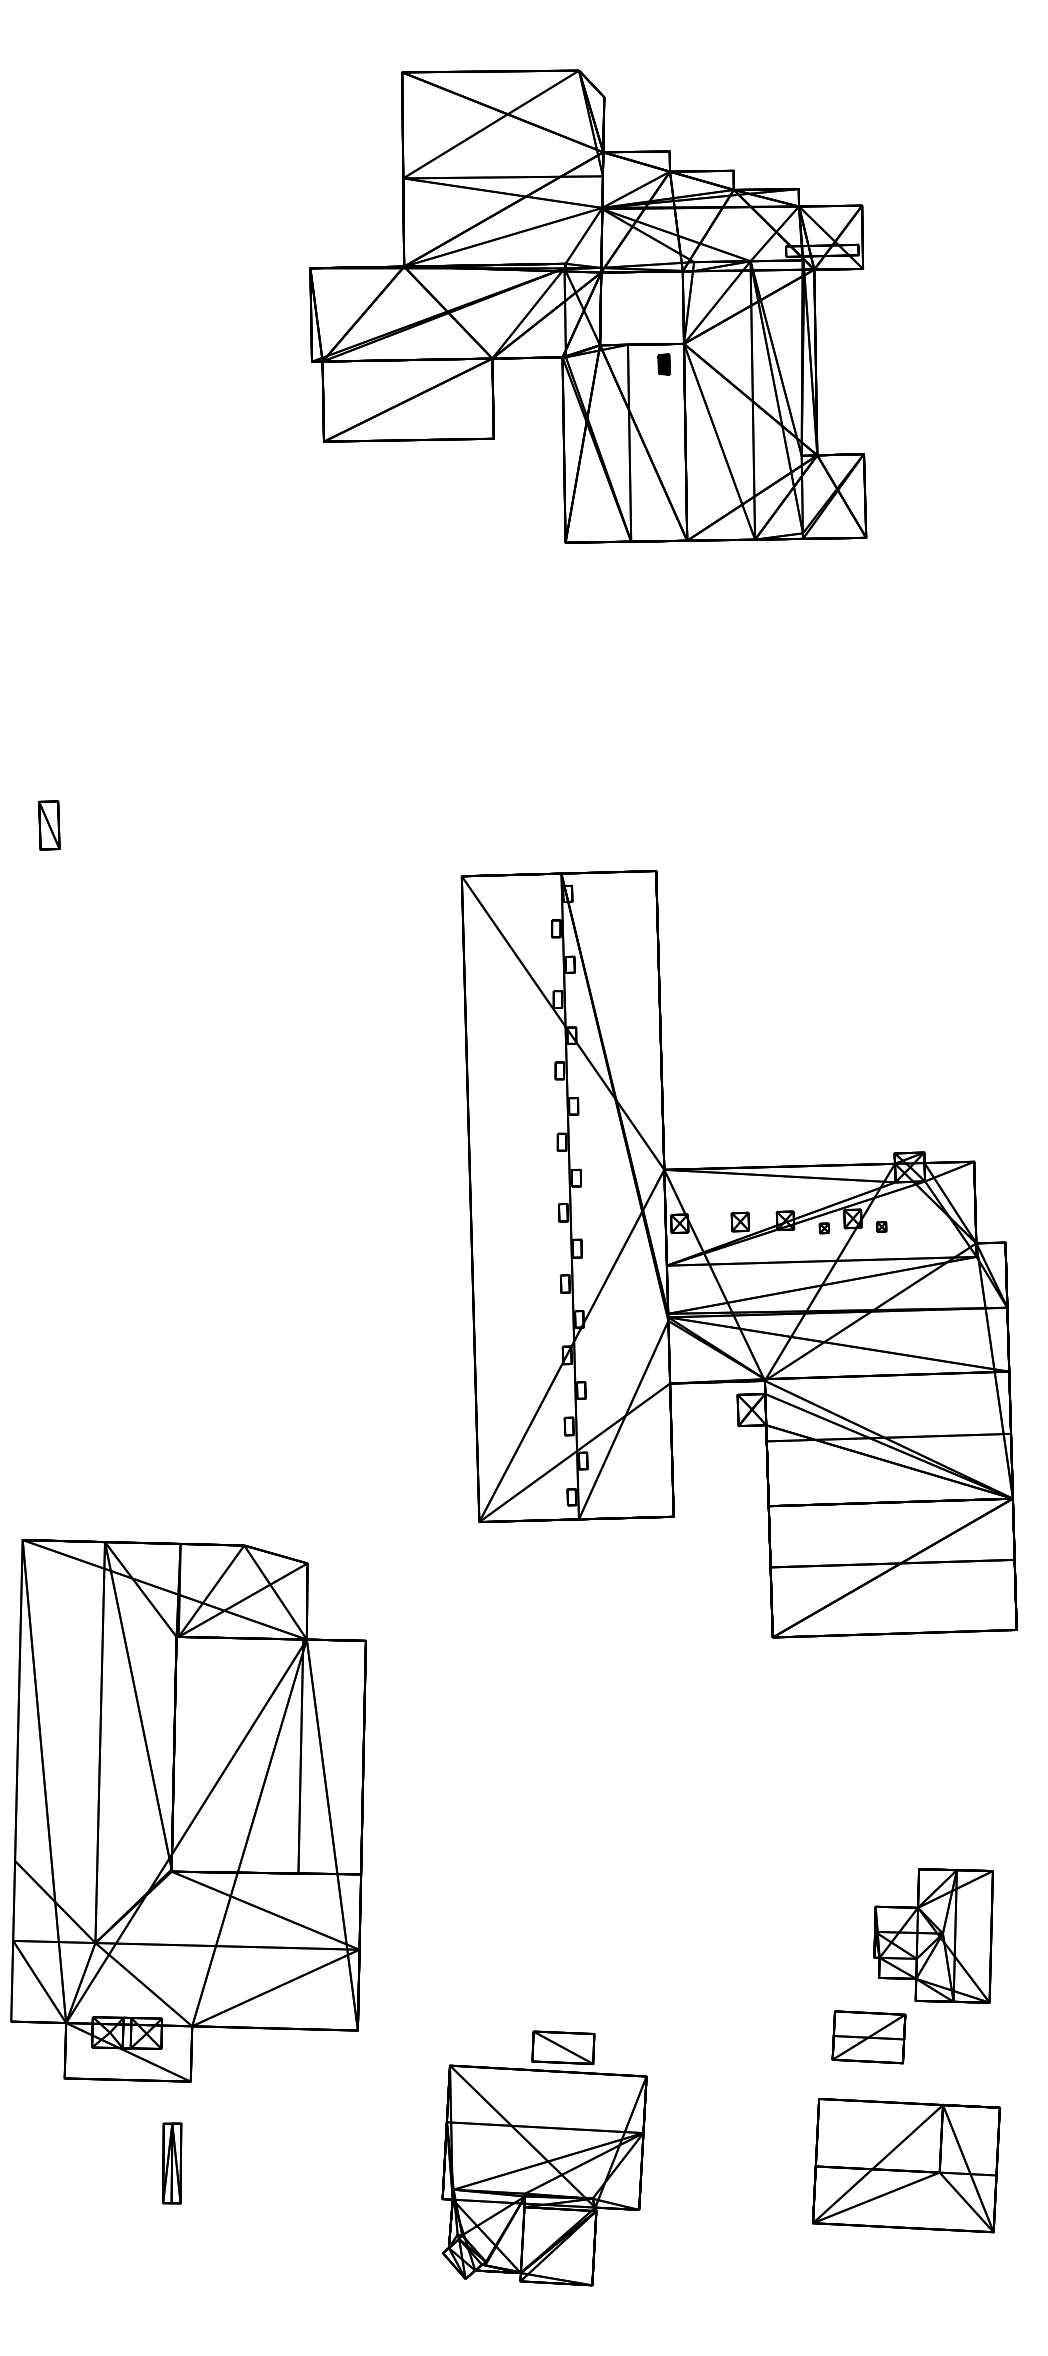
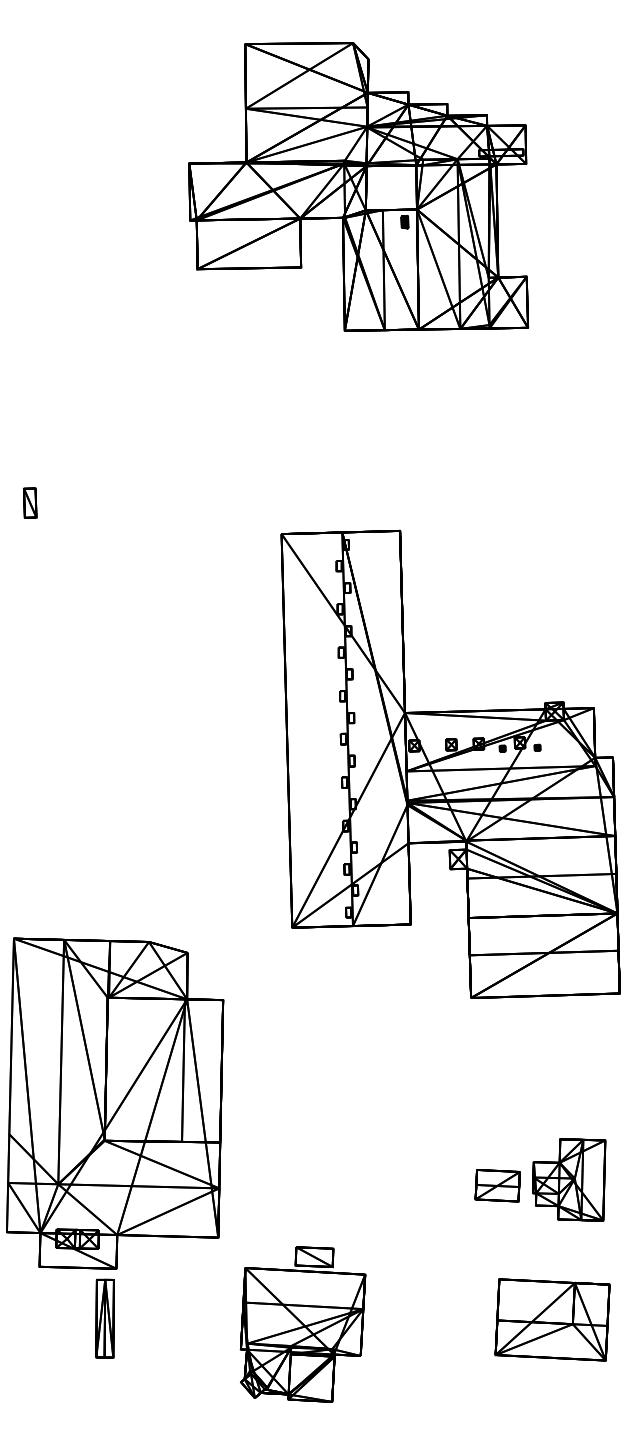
part: (868, 2036) -> (497, 1185), moved
part: (543, 2158) -> (302, 1324), moved
part: (171, 2163) -> (104, 1318), size x1.6

